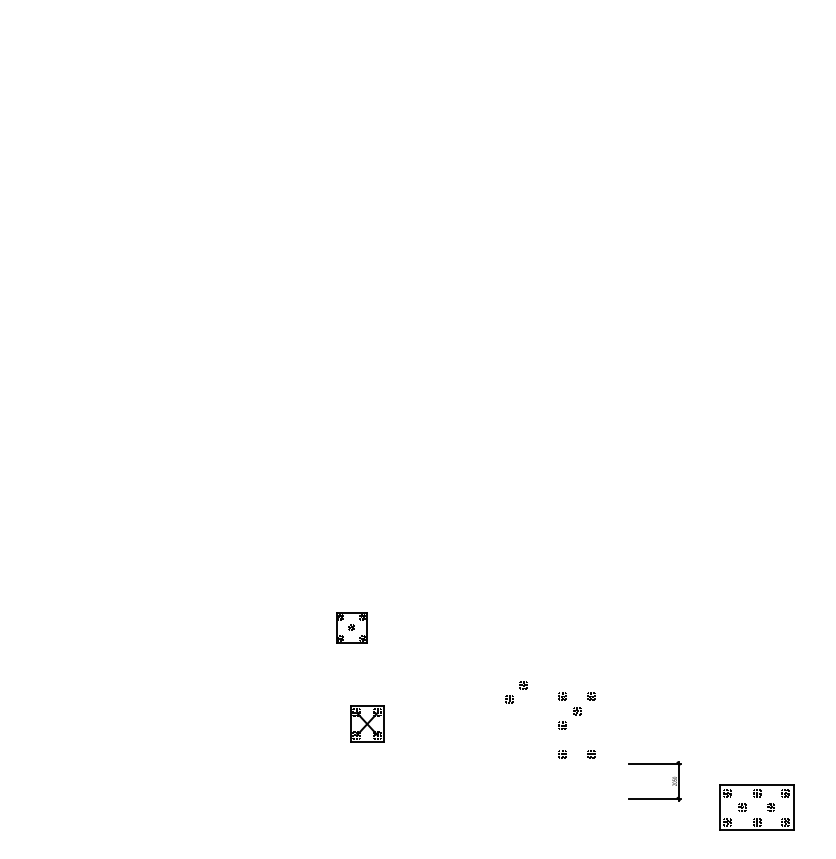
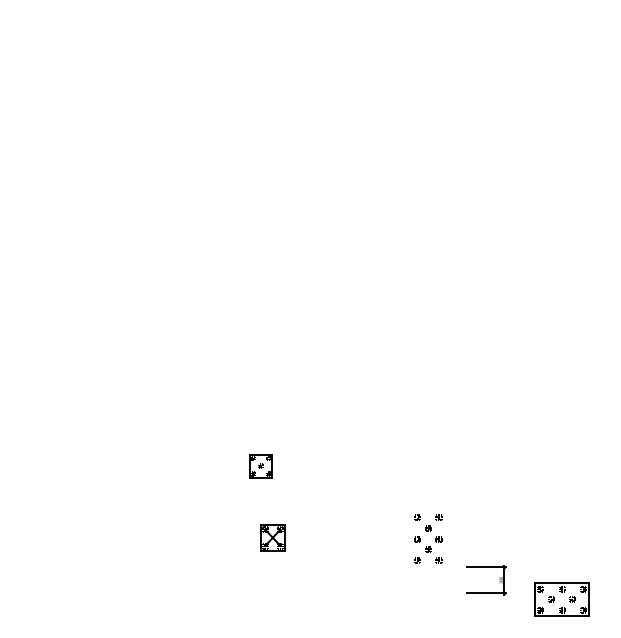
part: (516, 692) -> (433, 544), moved

